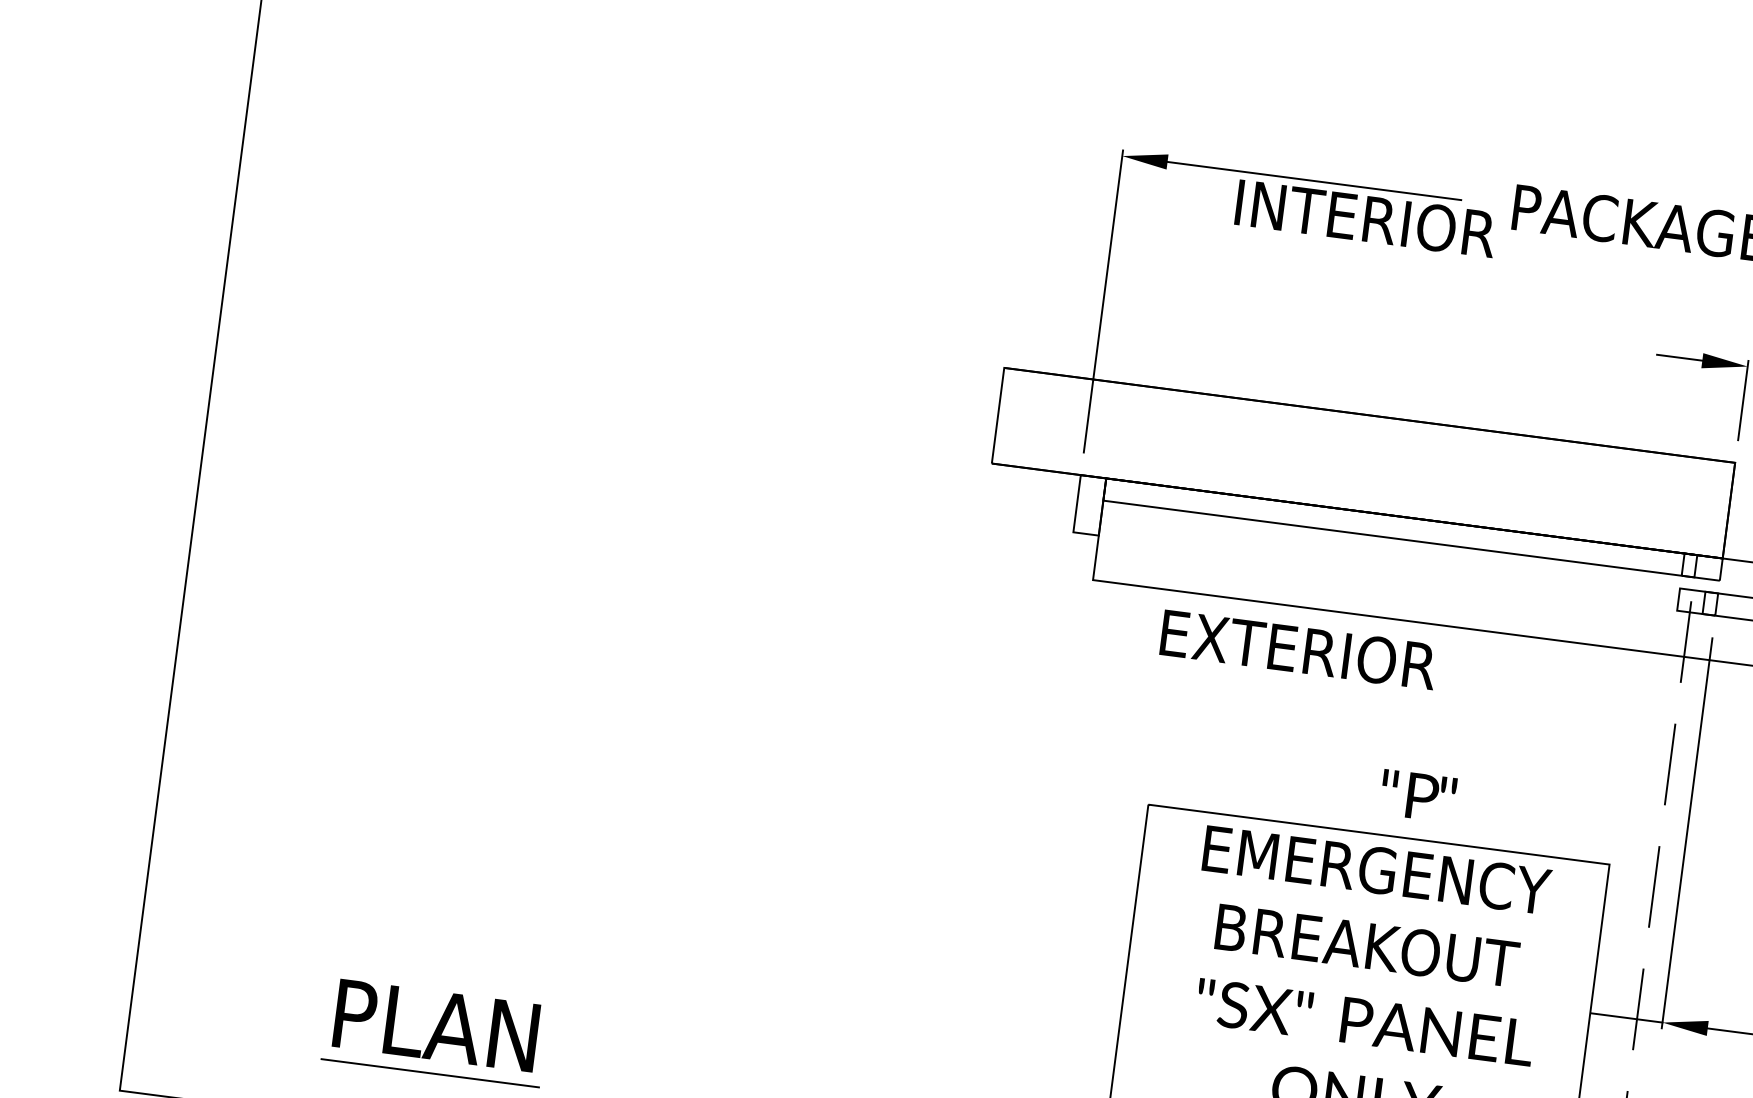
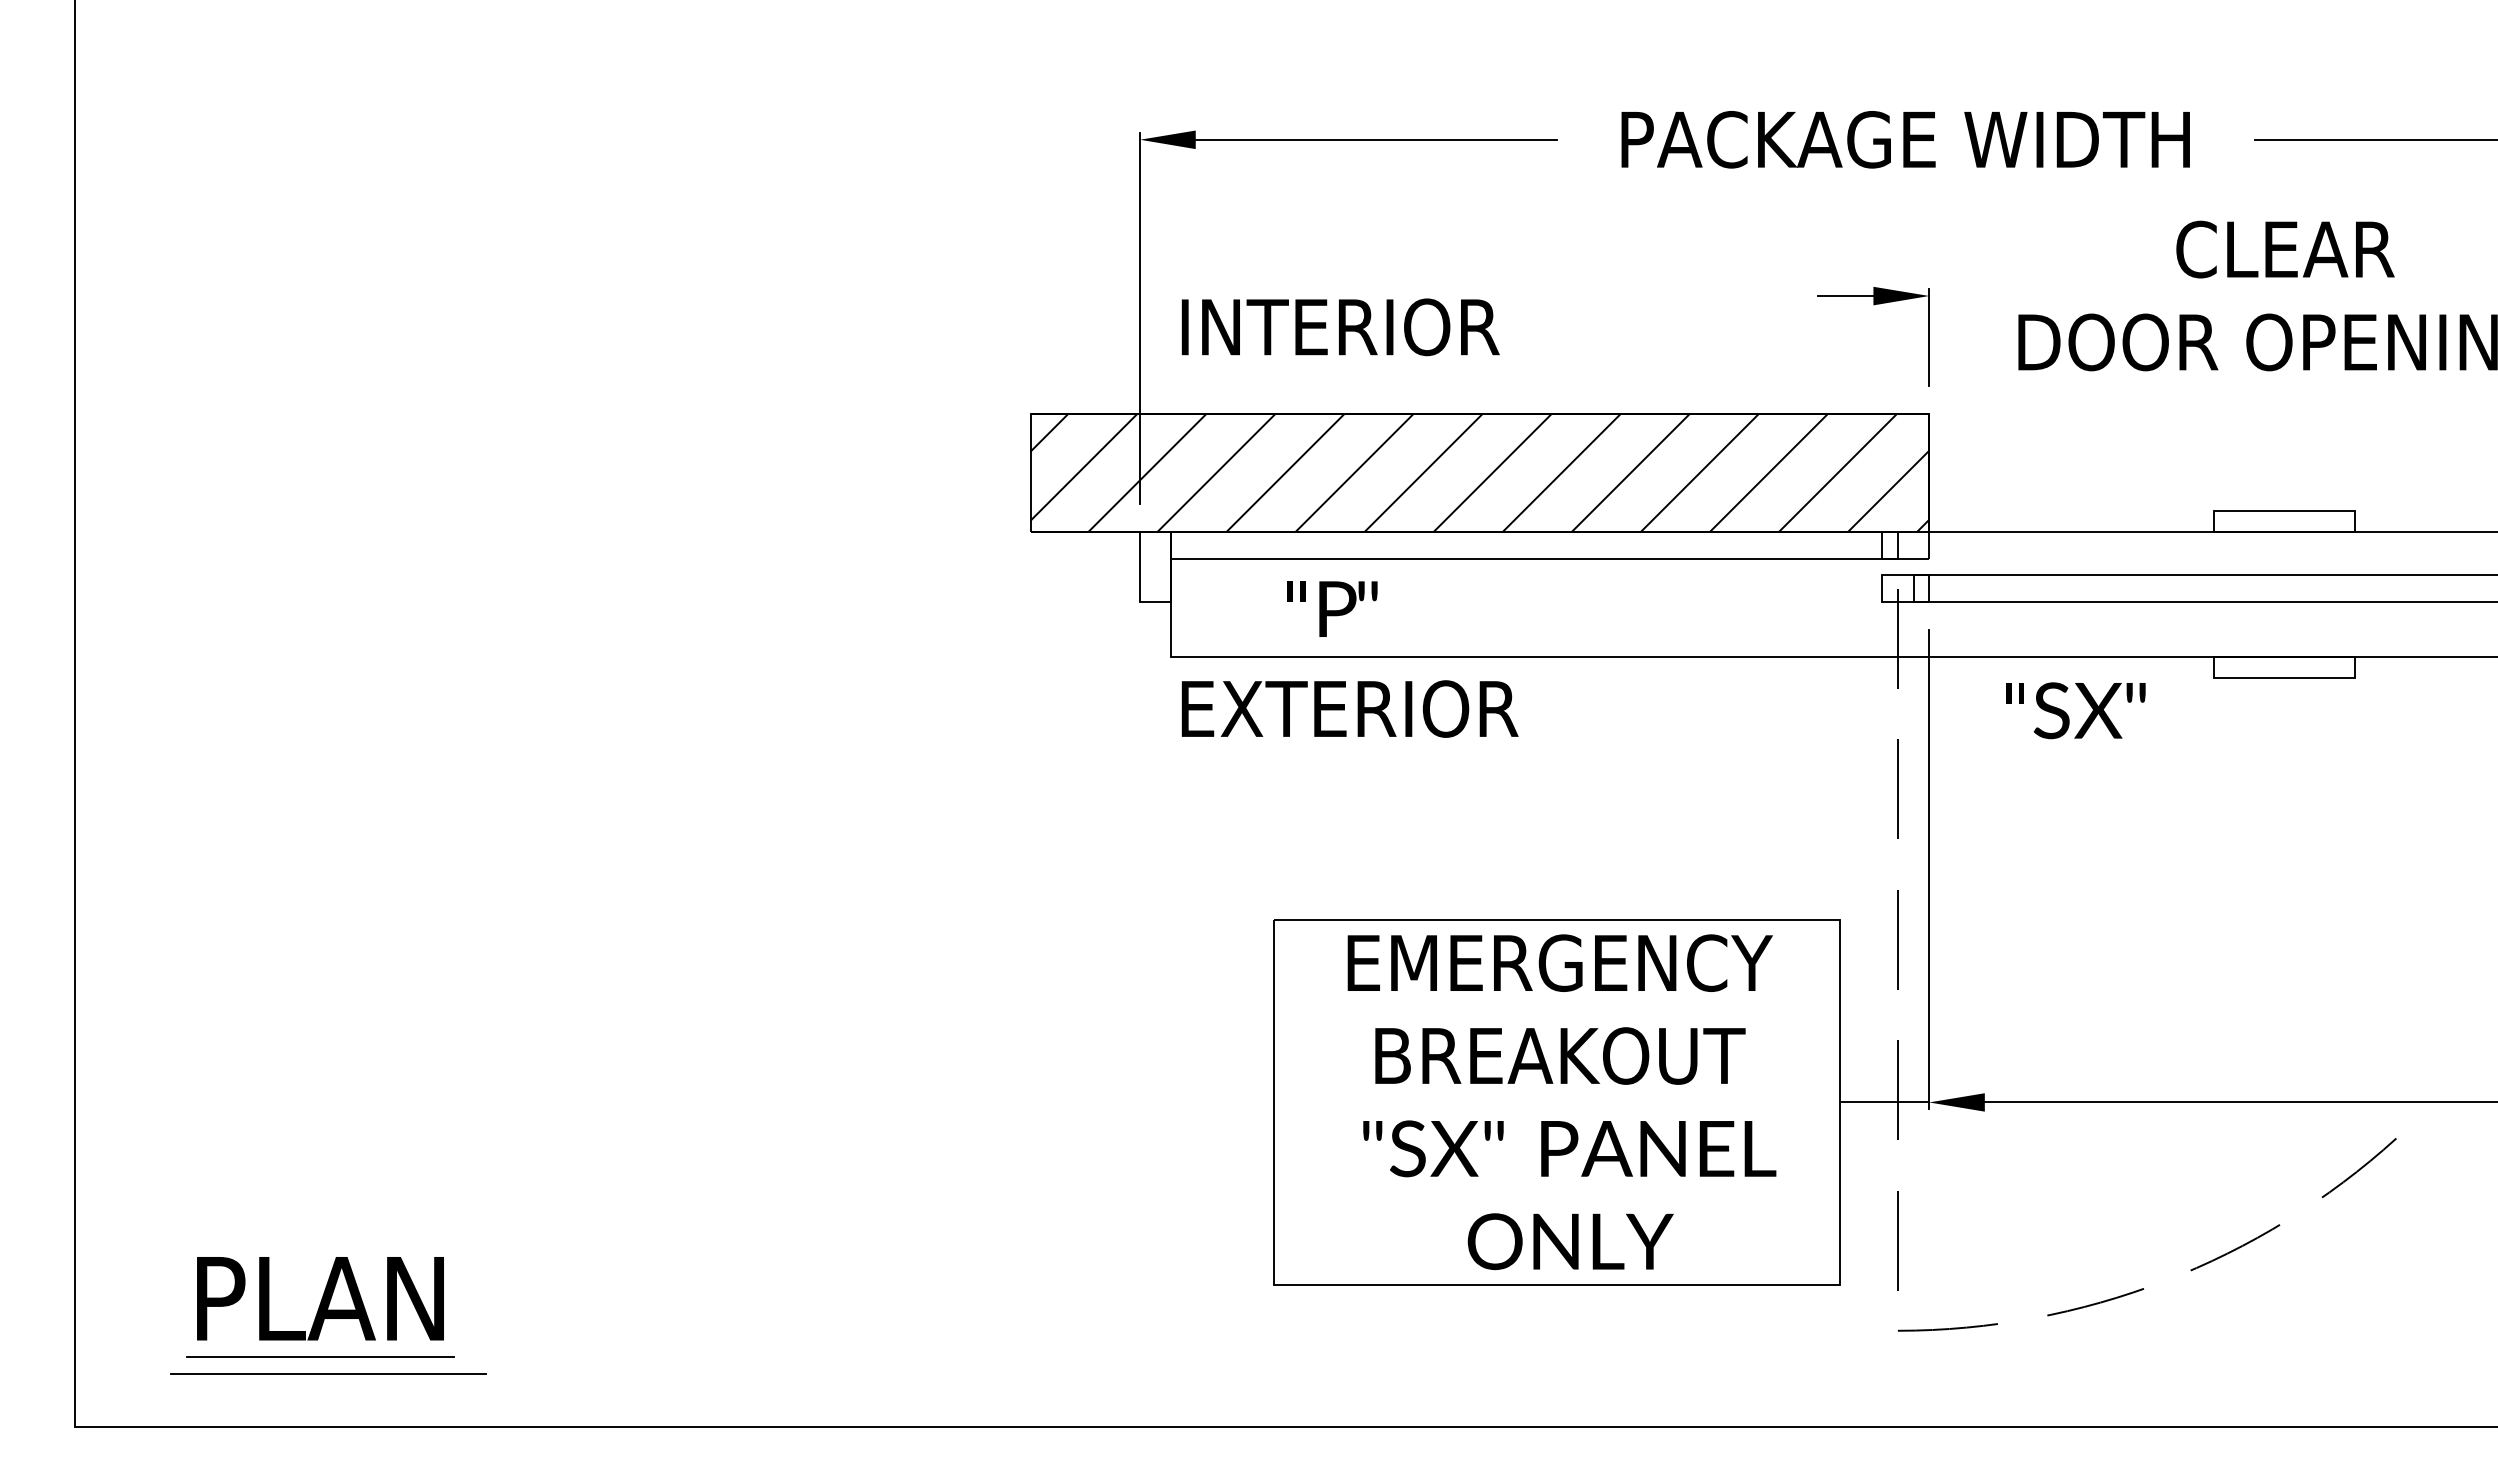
text: (1365, 218) -> (1340, 327), moved
hatch: (1363, 462) -> (1479, 472), added
text: (1298, 649) -> (1349, 708), moved
text: (1418, 795) -> (1332, 608), moved
part: (435, 1032) -> (320, 1307), moved
line: (331, 1073) -> (328, 1373), added

